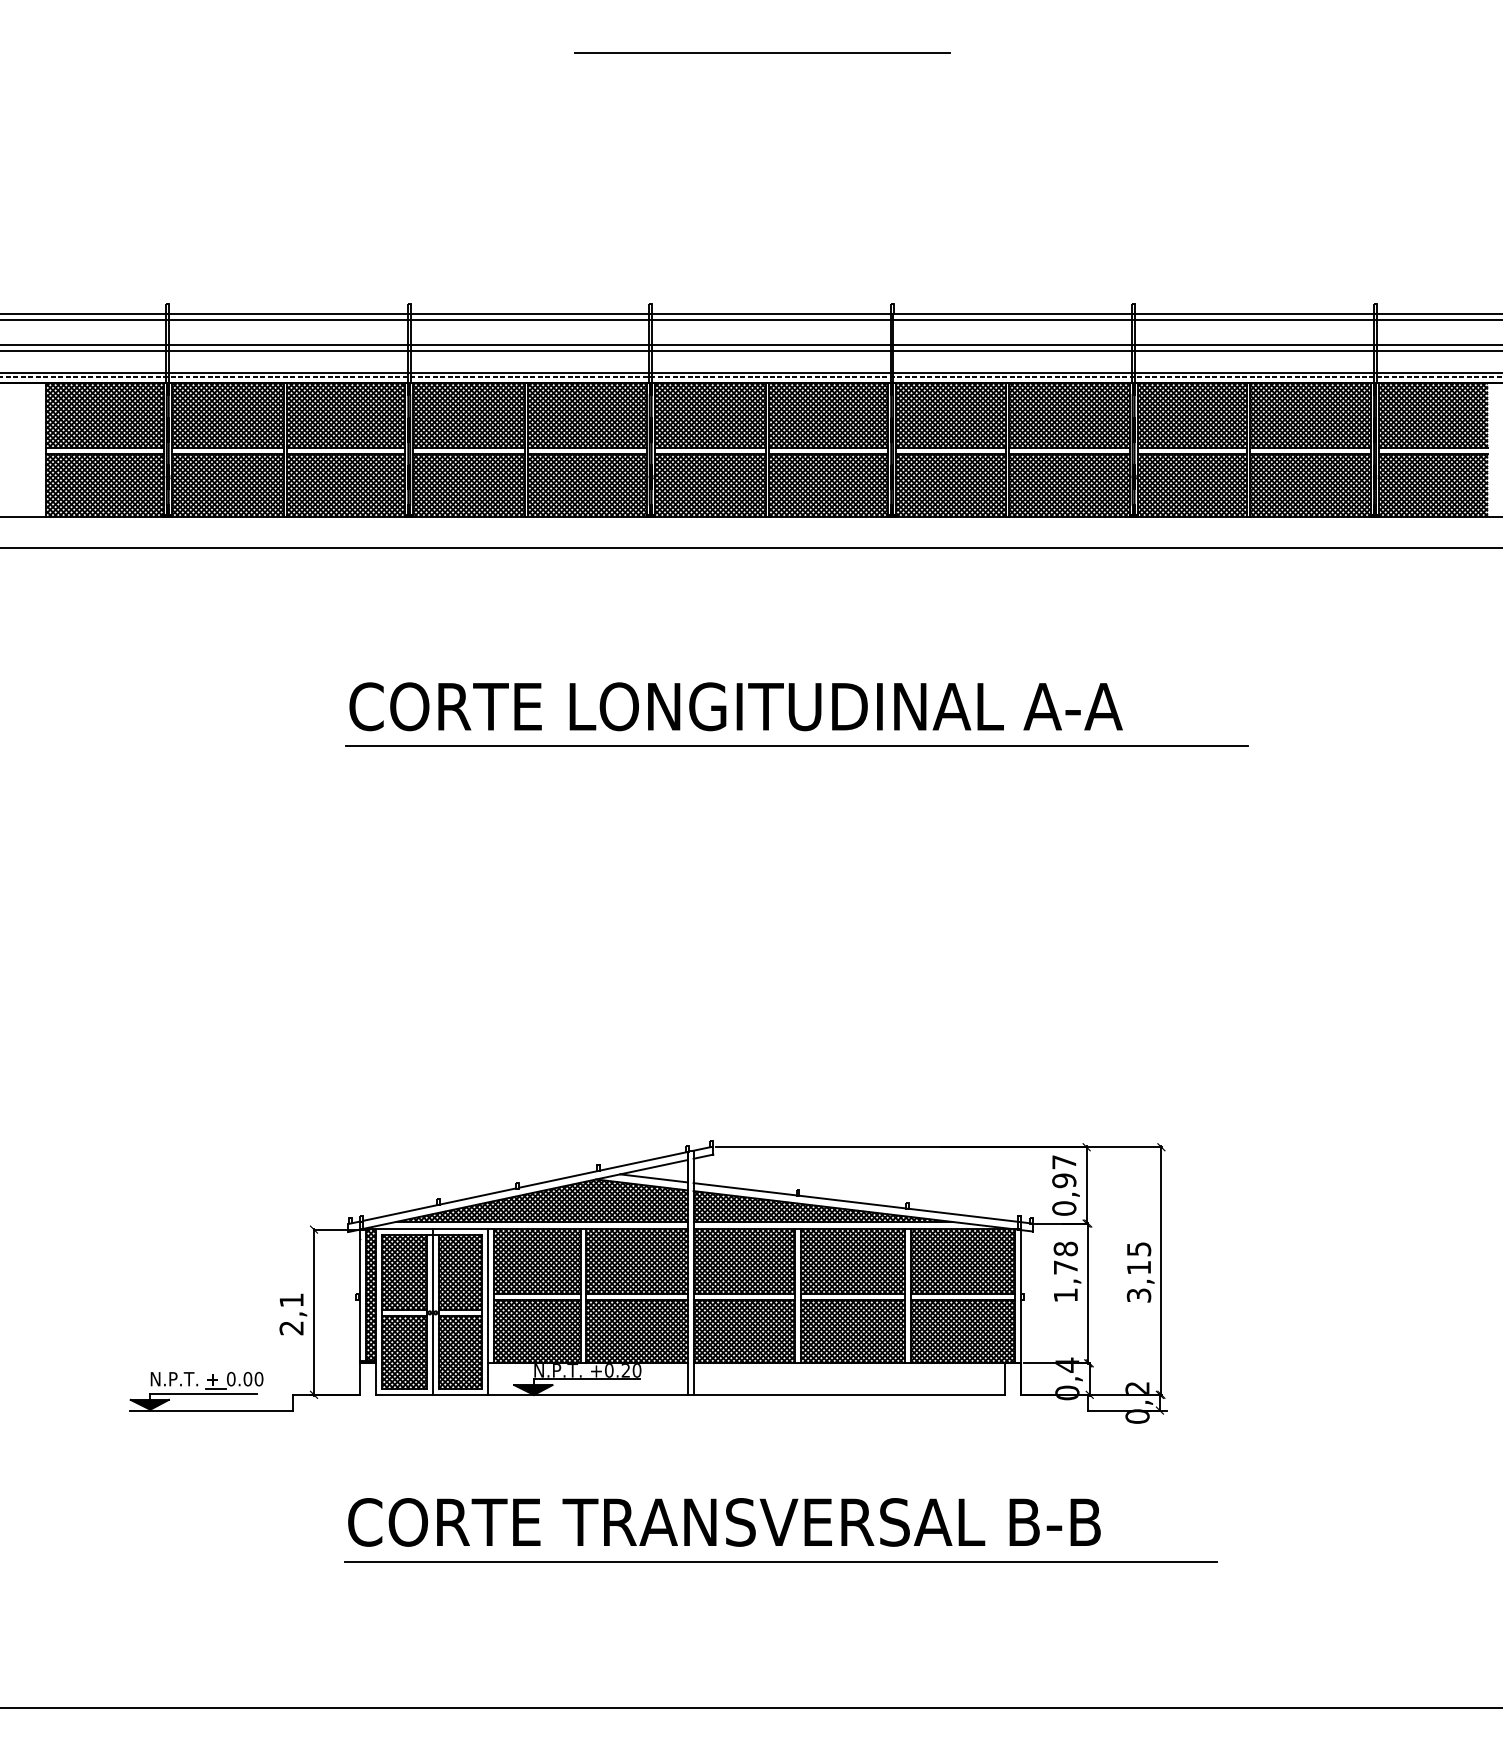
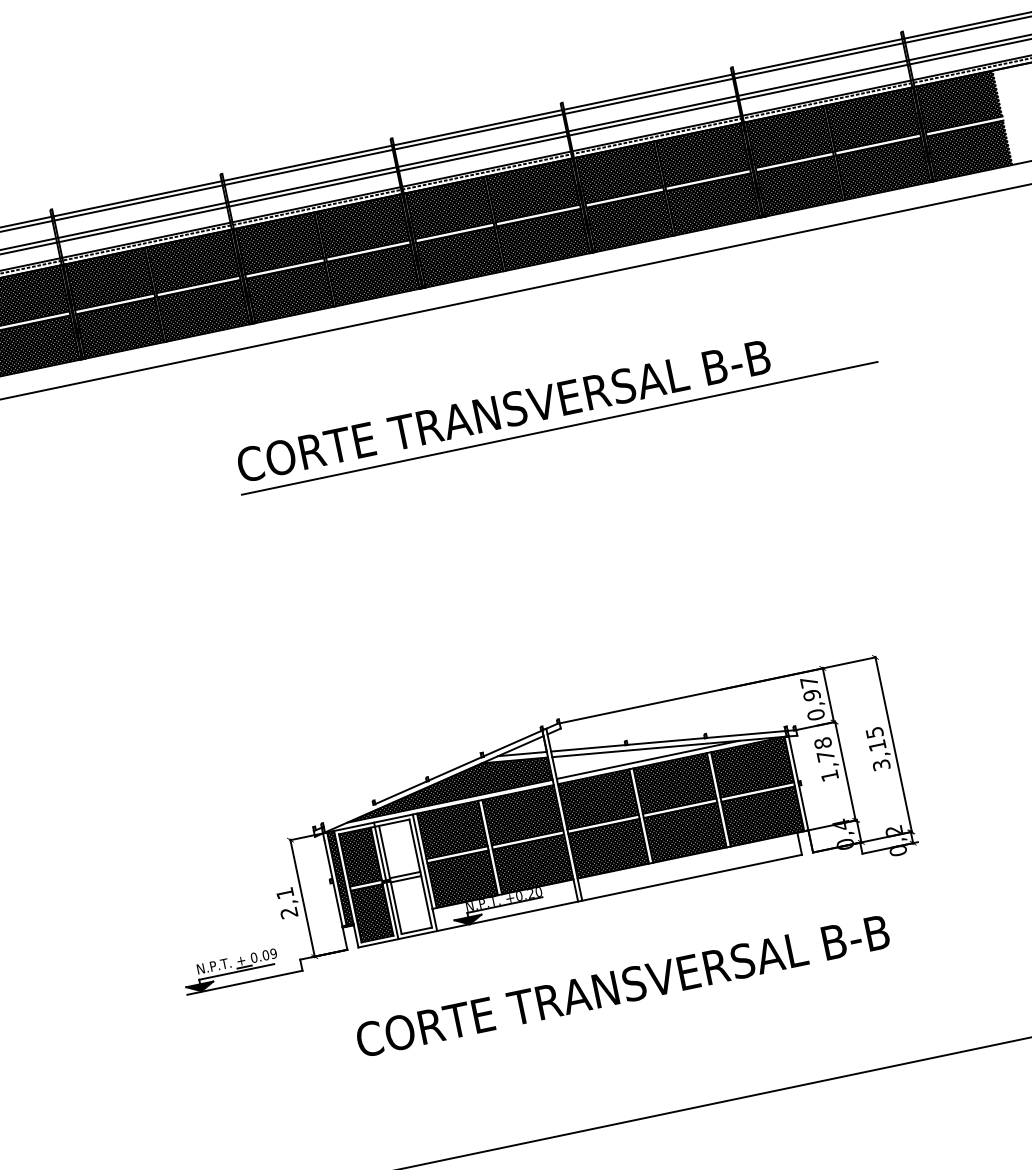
text: (843, 706) -> (586, 393), CORTE LONGITUDINAL A-A -> CORTE TRANSVERSAL B-B
hatch: (821, 1206) -> (644, 749), removed
line: (399, 1212) -> (348, 815), removed
hatch: (459, 1272) -> (399, 849), removed
hatch: (459, 1351) -> (410, 904), removed
text: (258, 1379) -> (273, 953), 0.00 -> 0.09
line: (780, 1561) -> (668, 1005), removed

